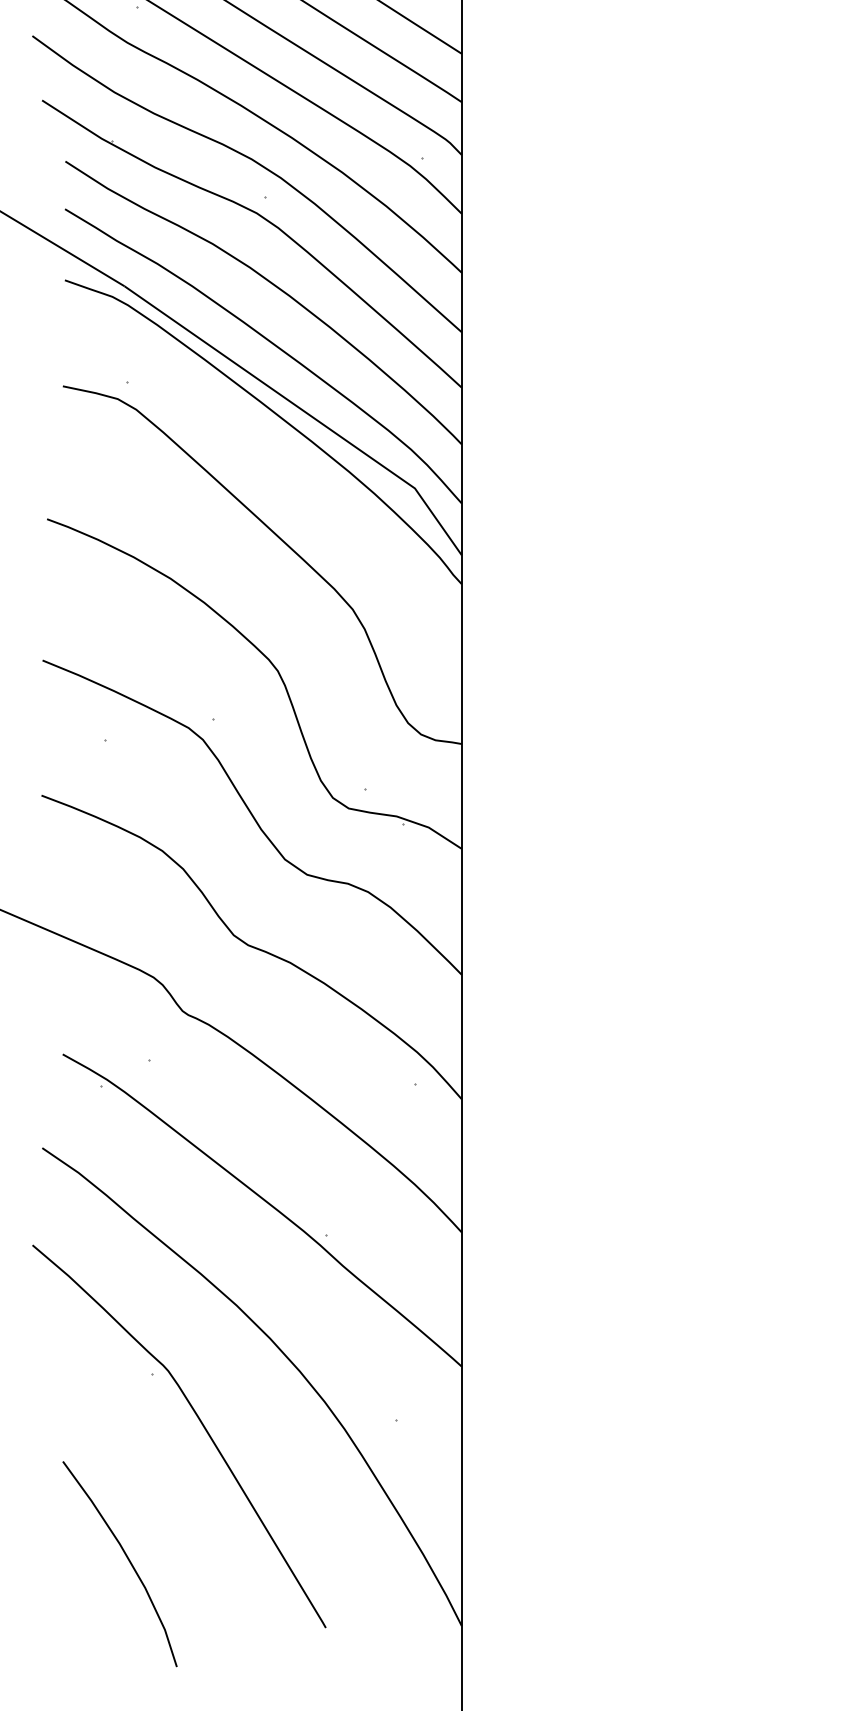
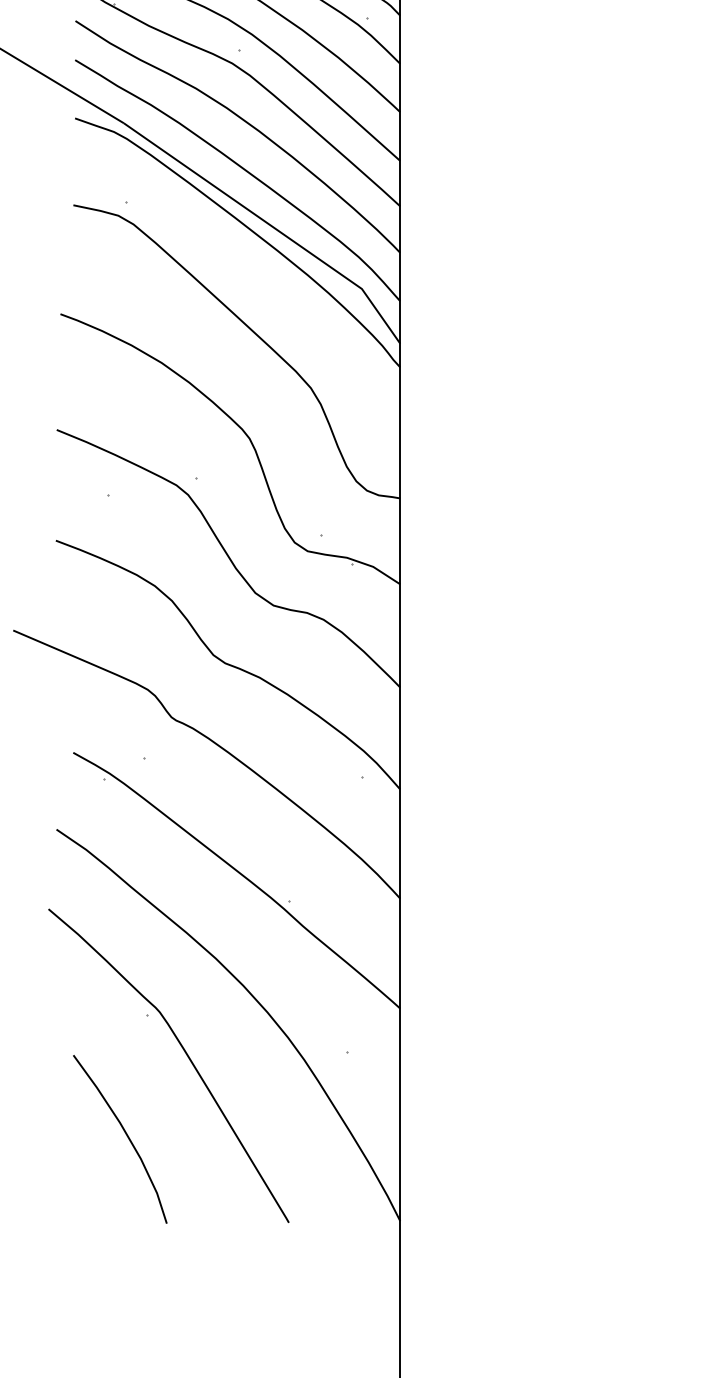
curve: (127, 1559) -> (126, 1135), moved

